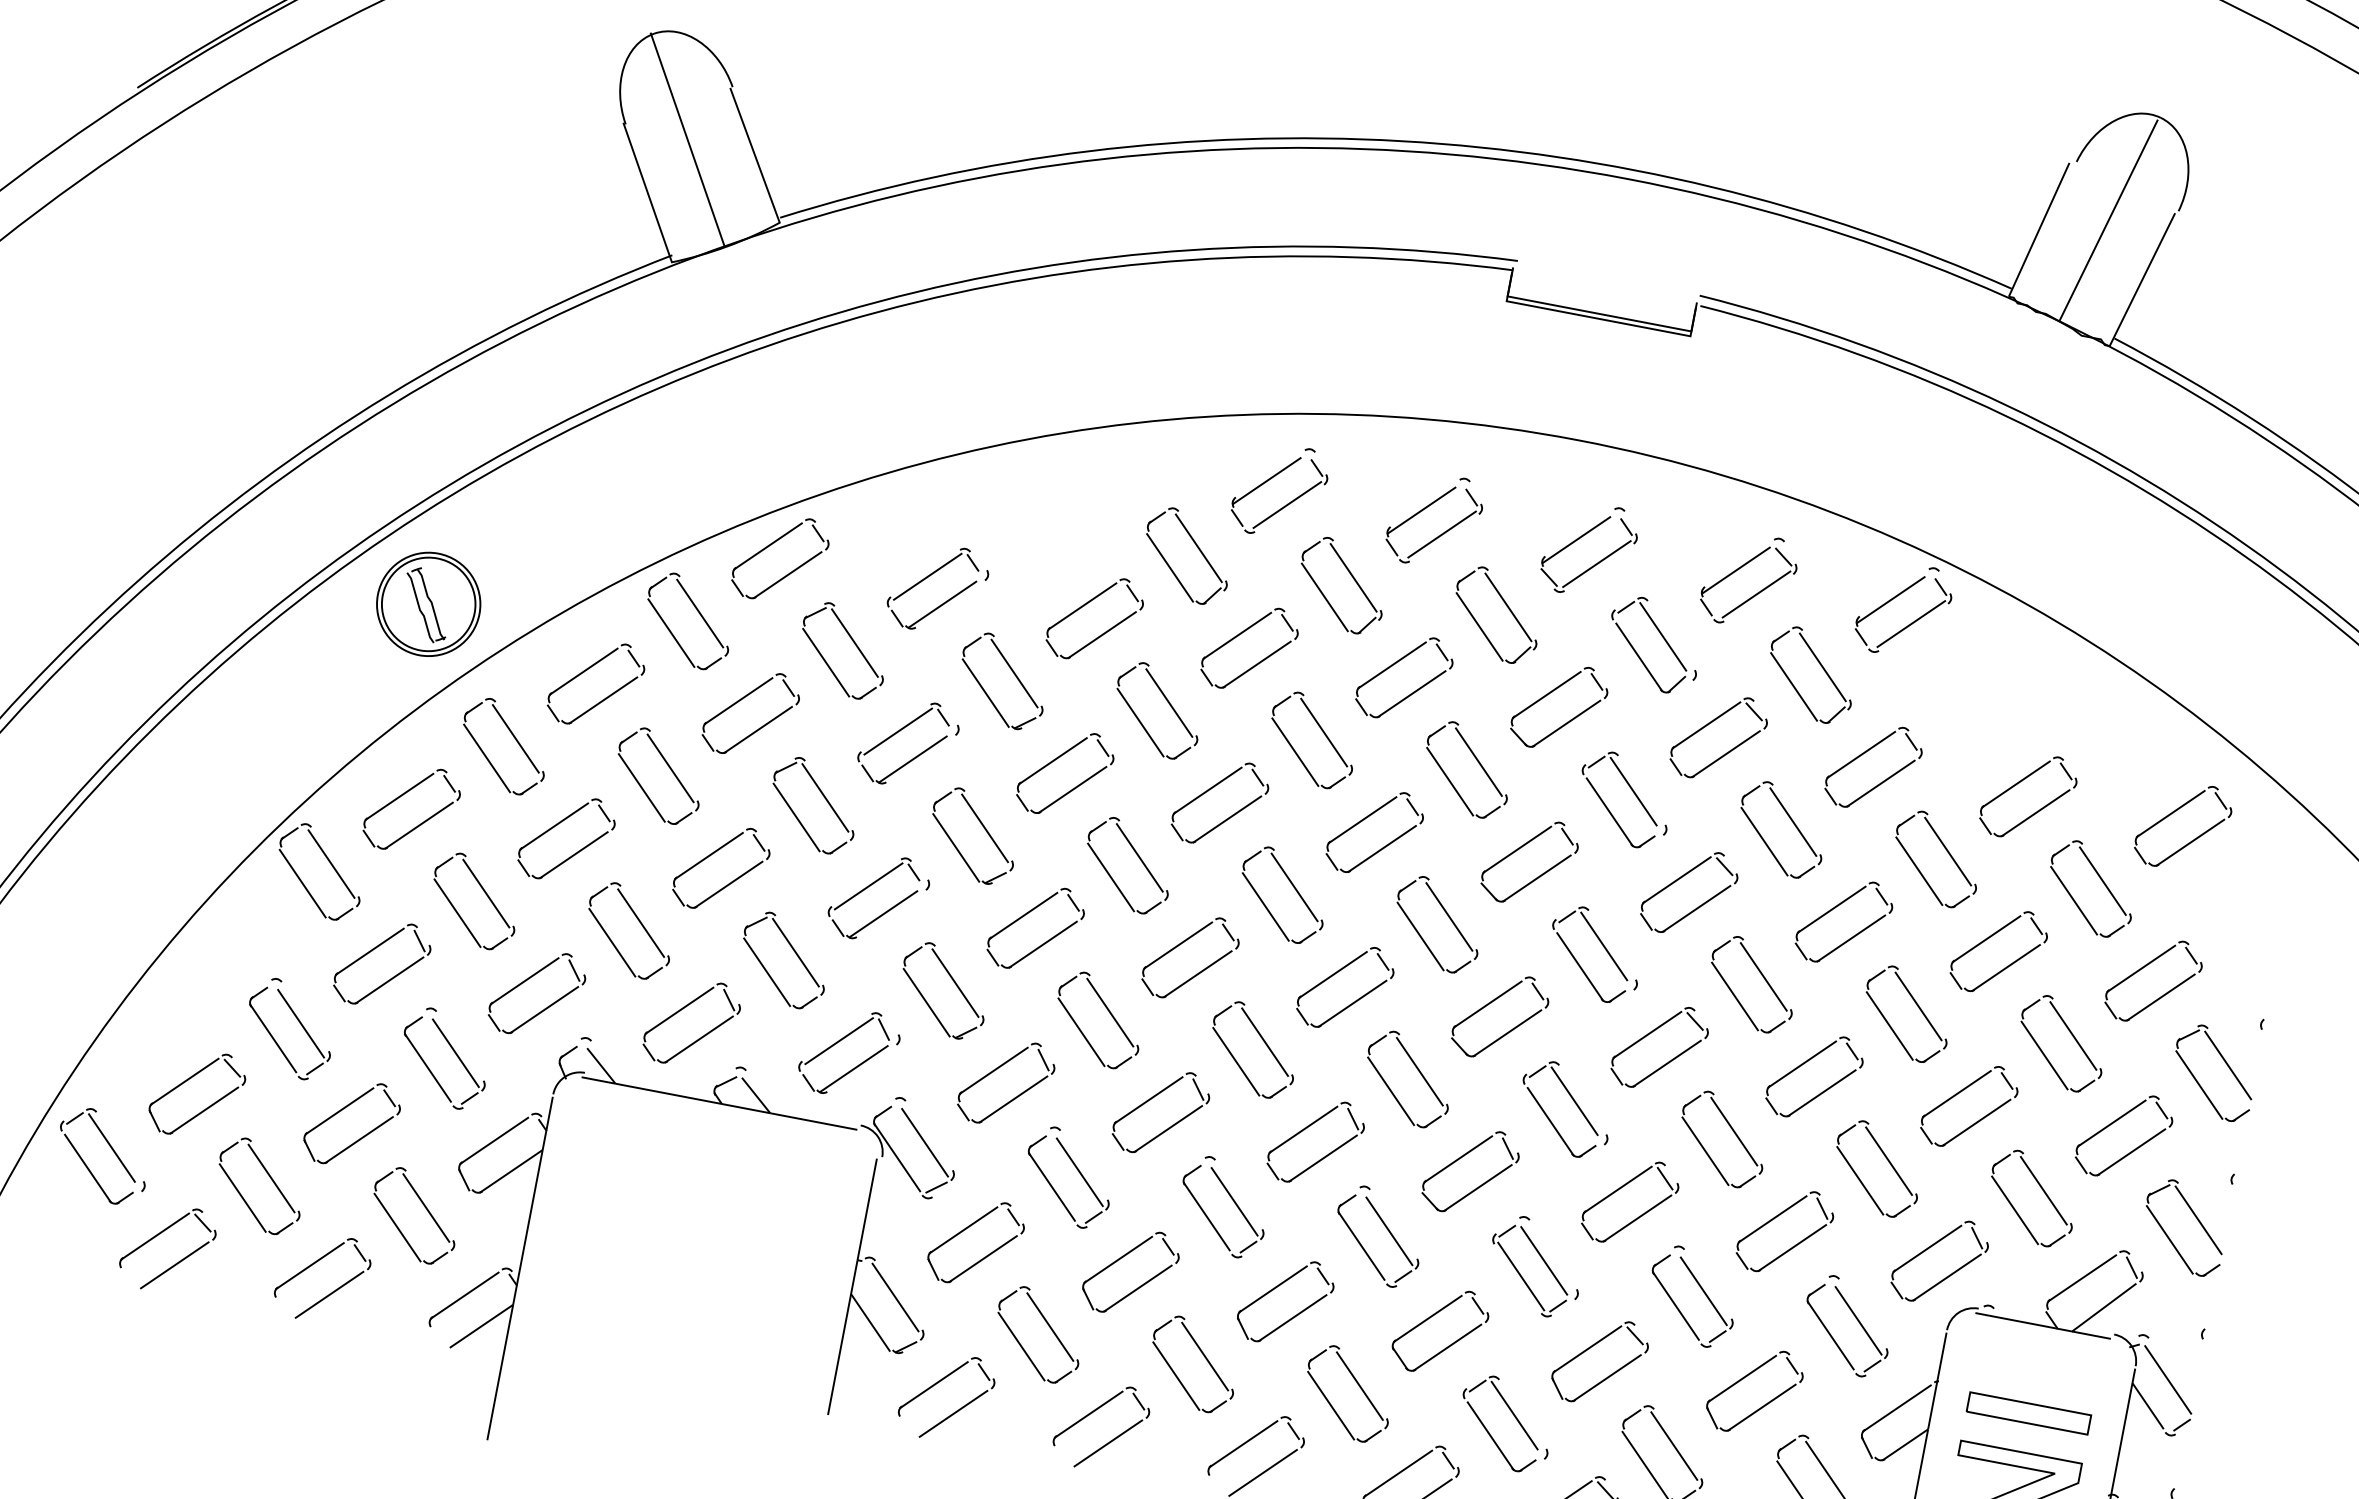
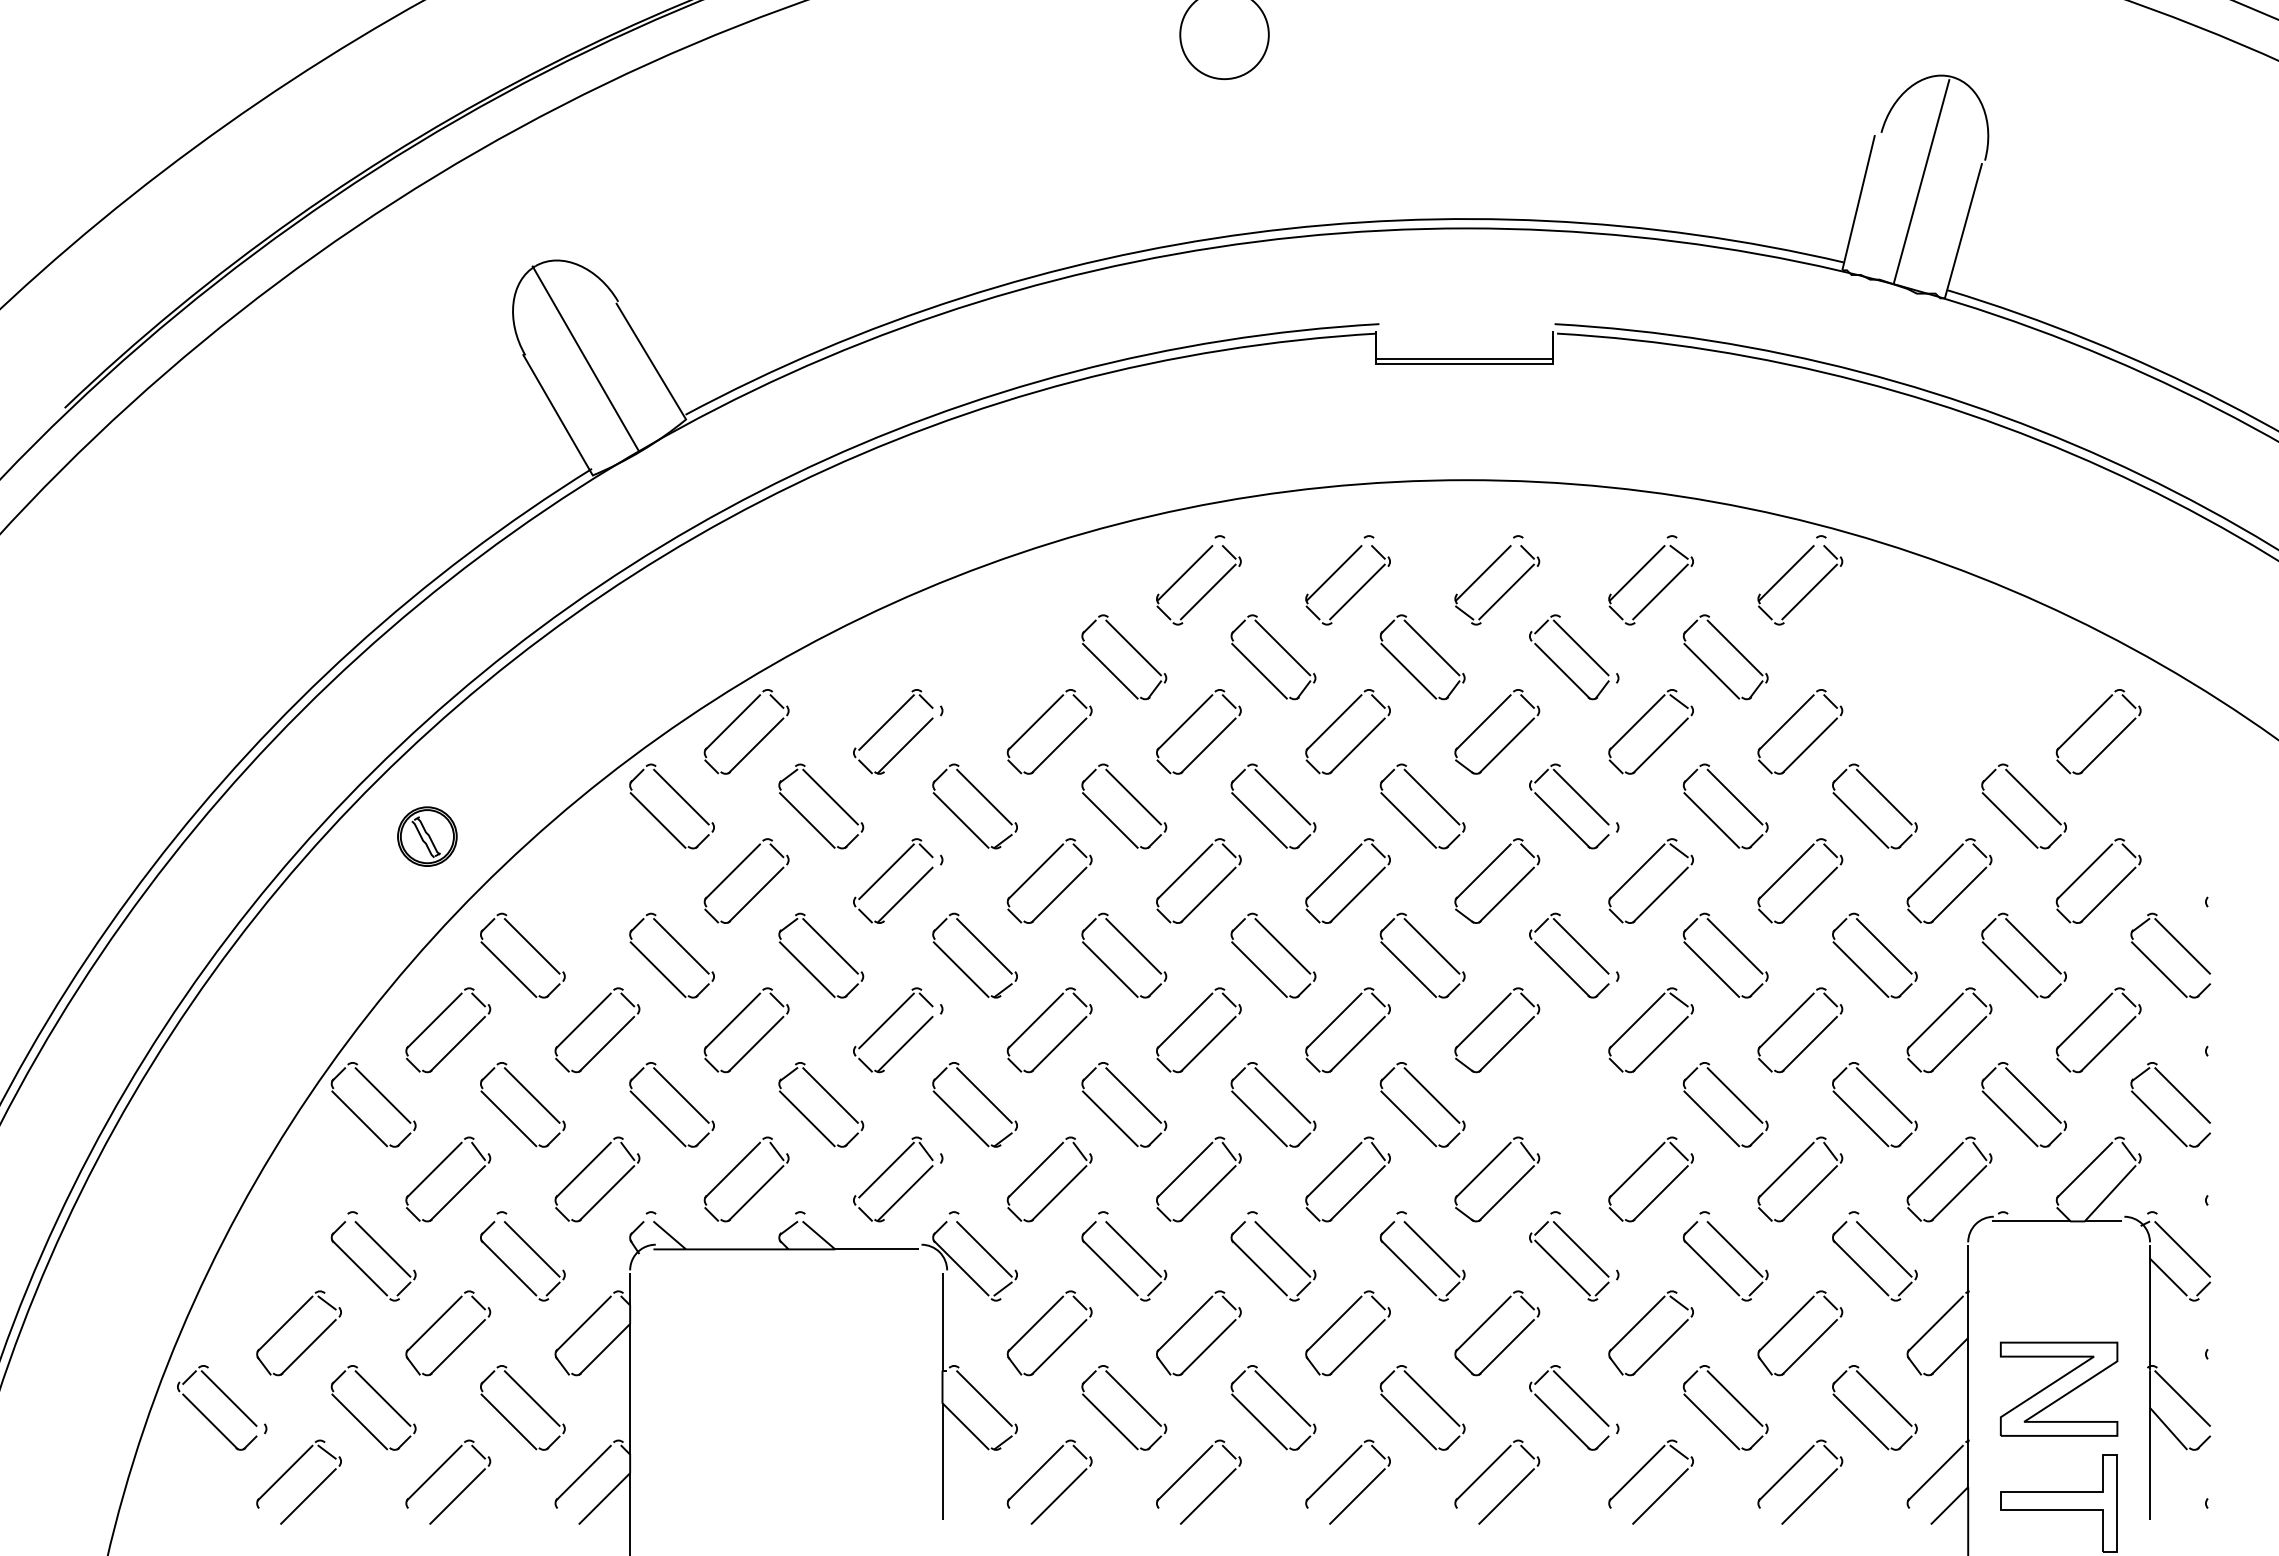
part: (428, 604) -> (427, 836), size x0.6
part: (588, 670) -> (587, 869), removed
part: (2020, 783) -> (1939, 720), removed
part: (1574, 1103) -> (1581, 1097), removed
part: (2028, 1413) -> (2058, 1305), removed

